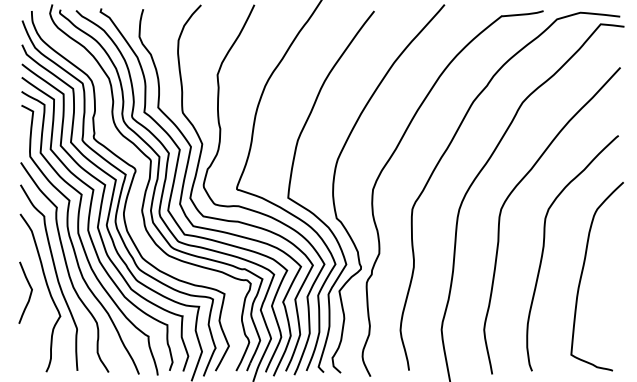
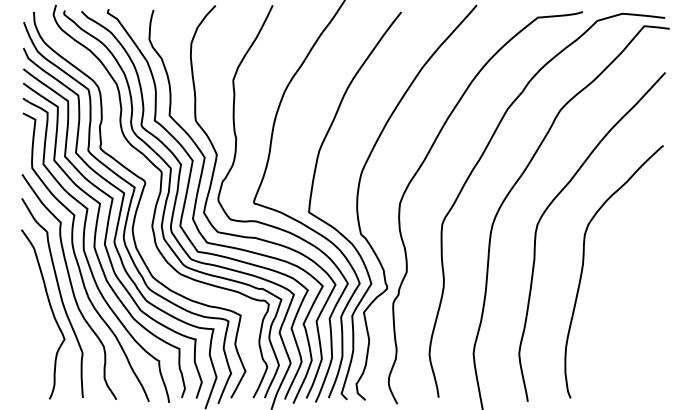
curve: (583, 271) -> (625, 291), removed
curve: (29, 294) -> (31, 316), removed

